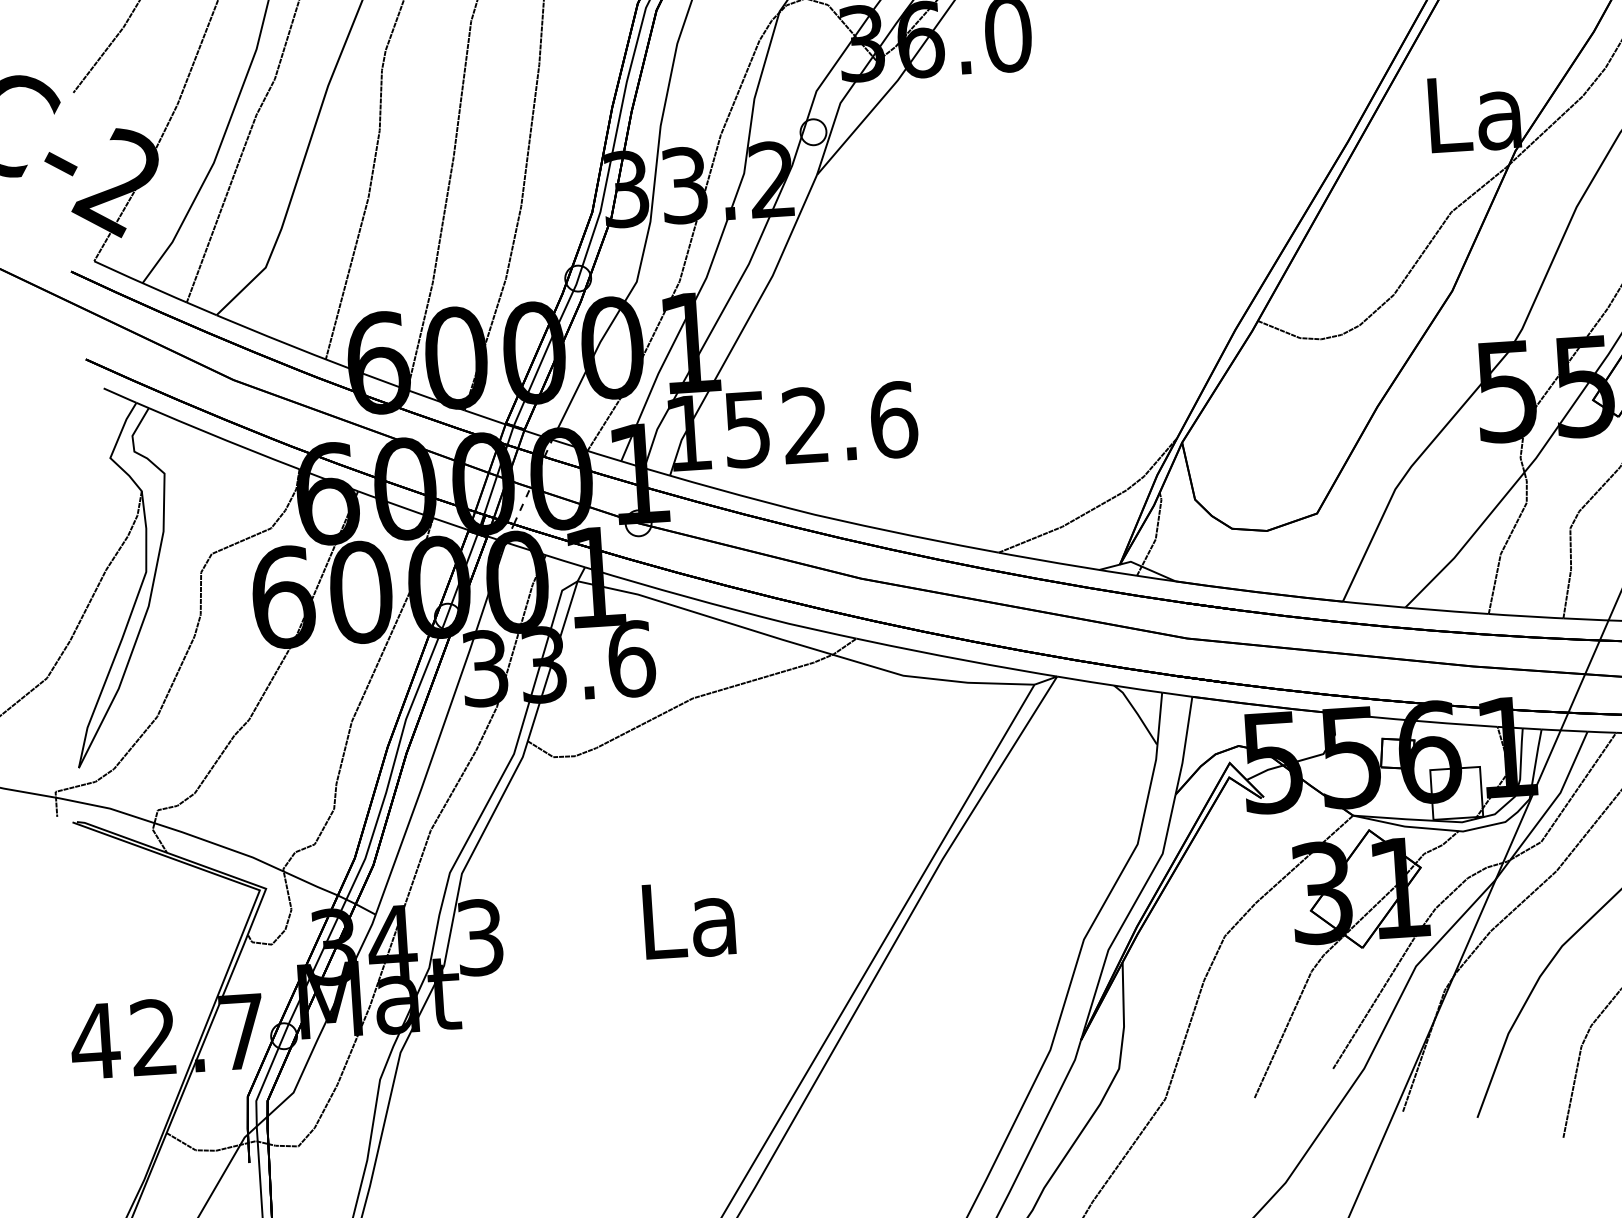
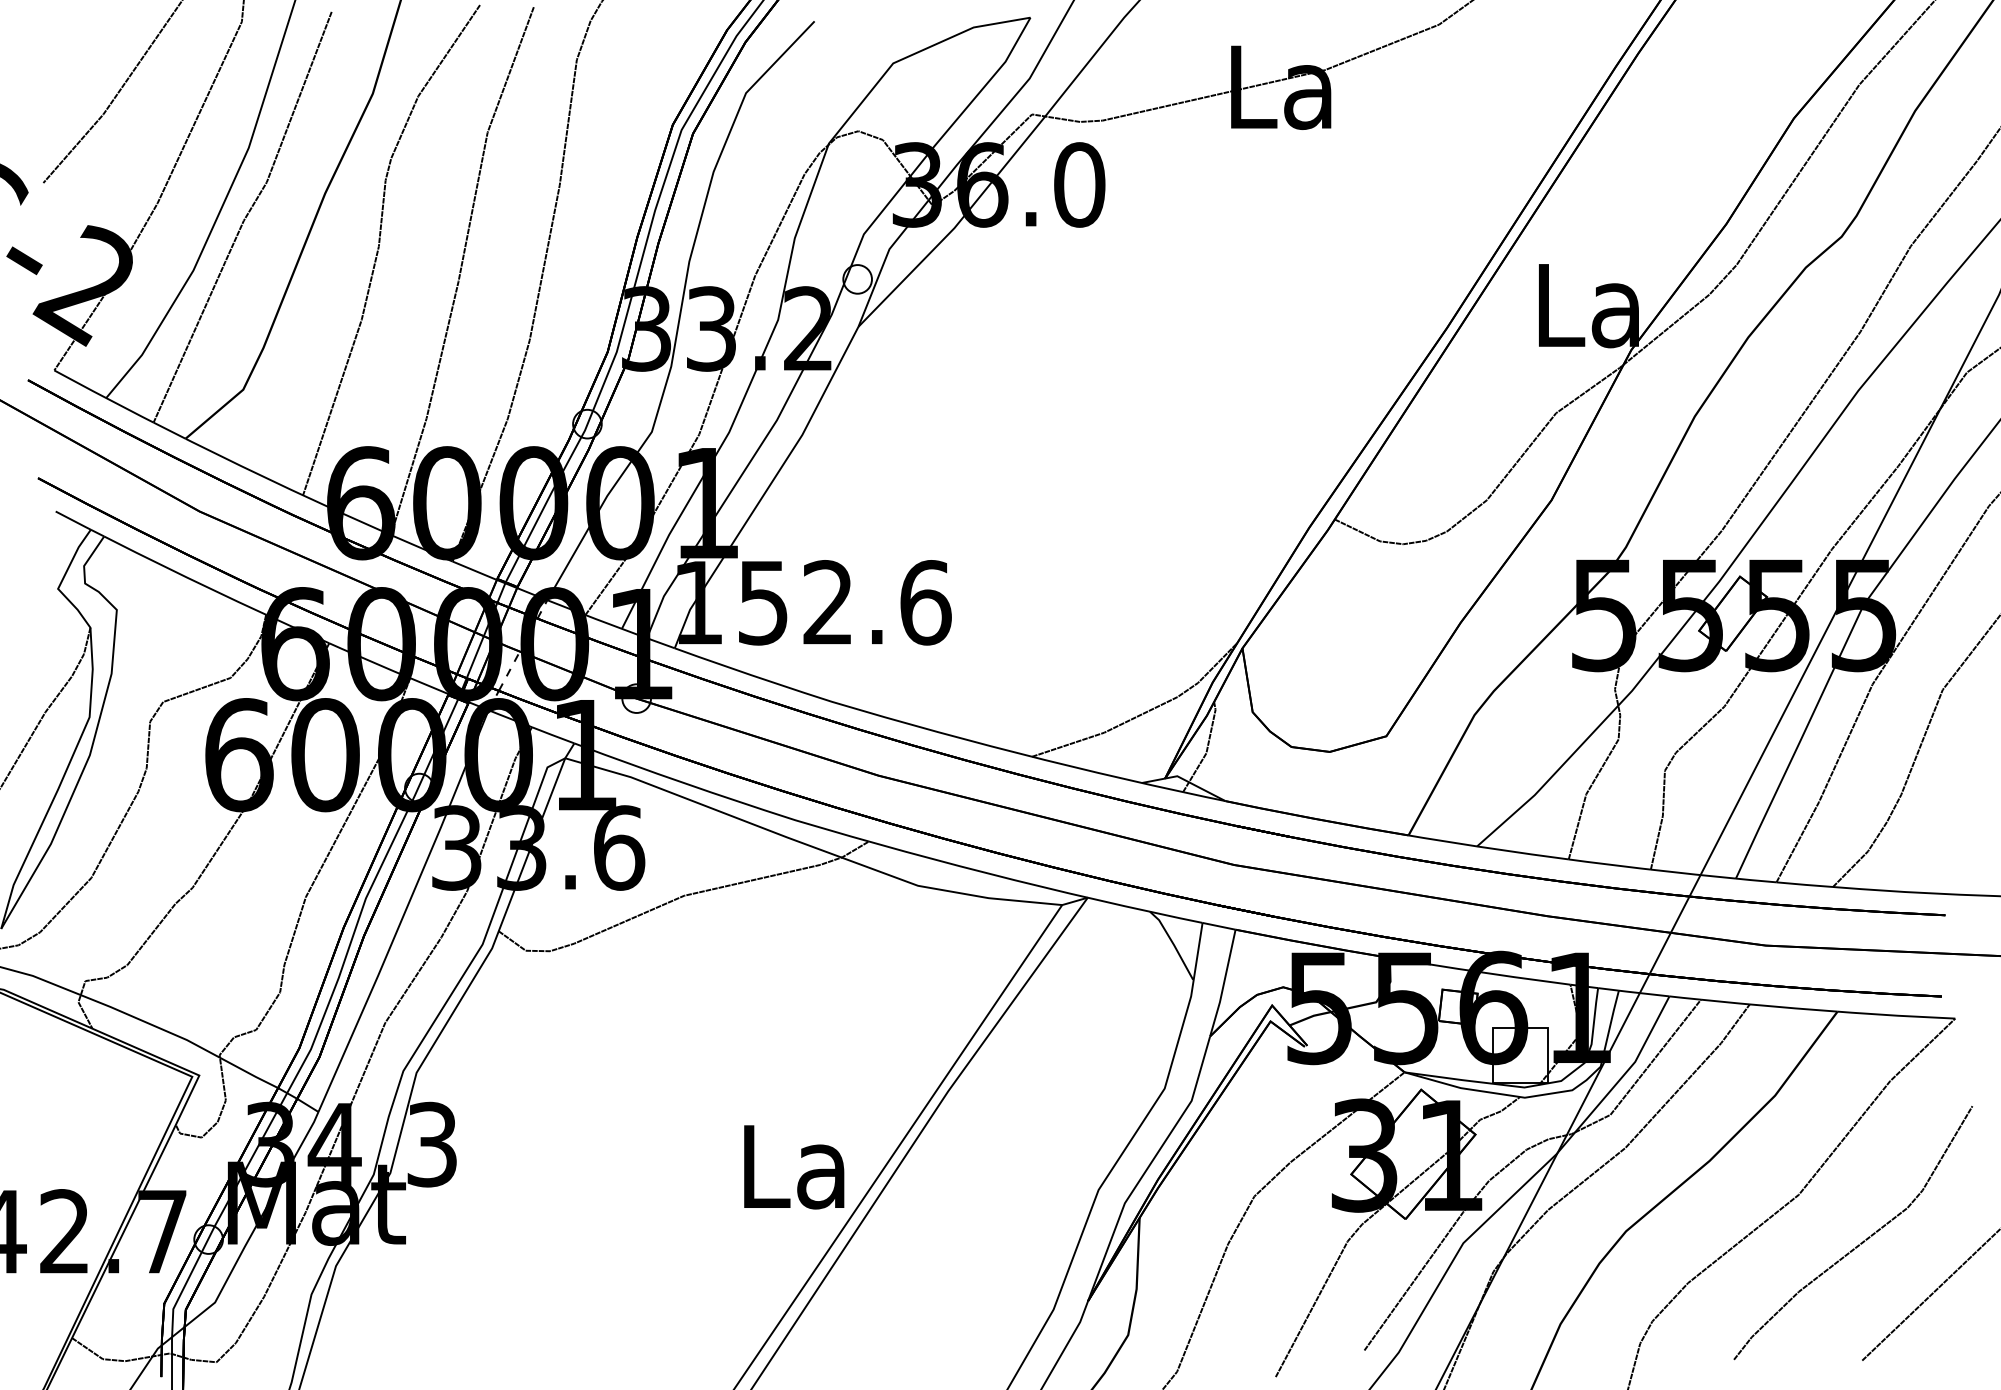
text: (689, 920) -> (794, 1167), moved

